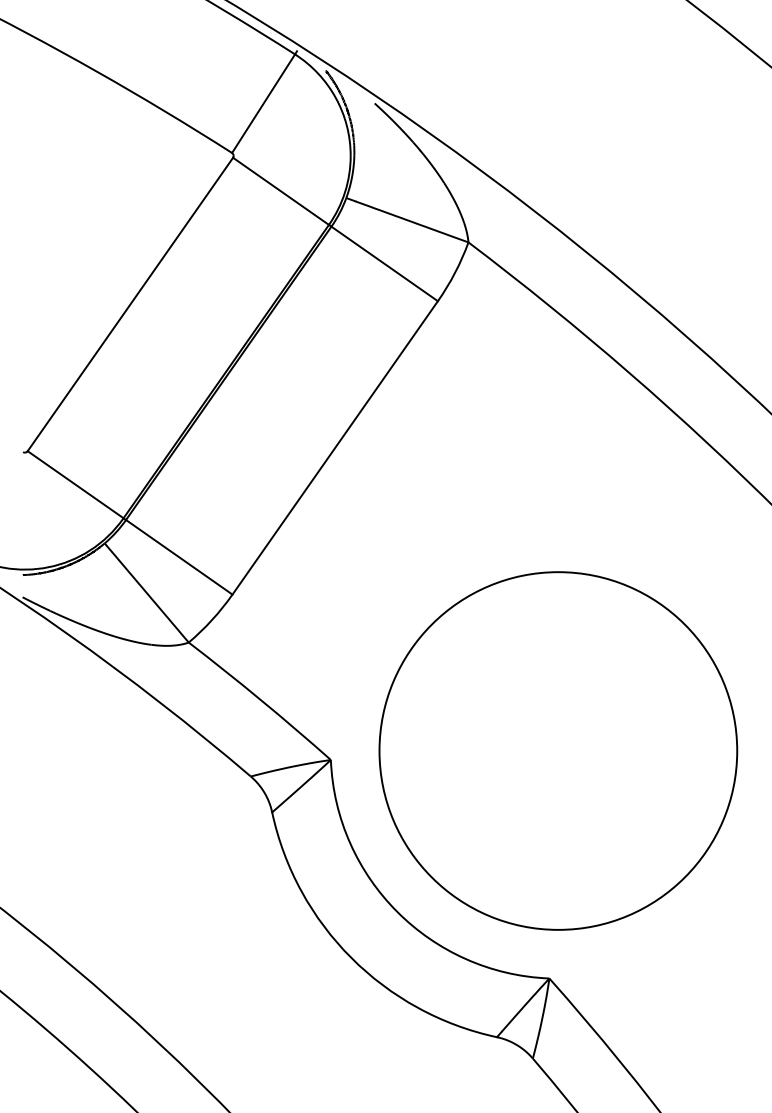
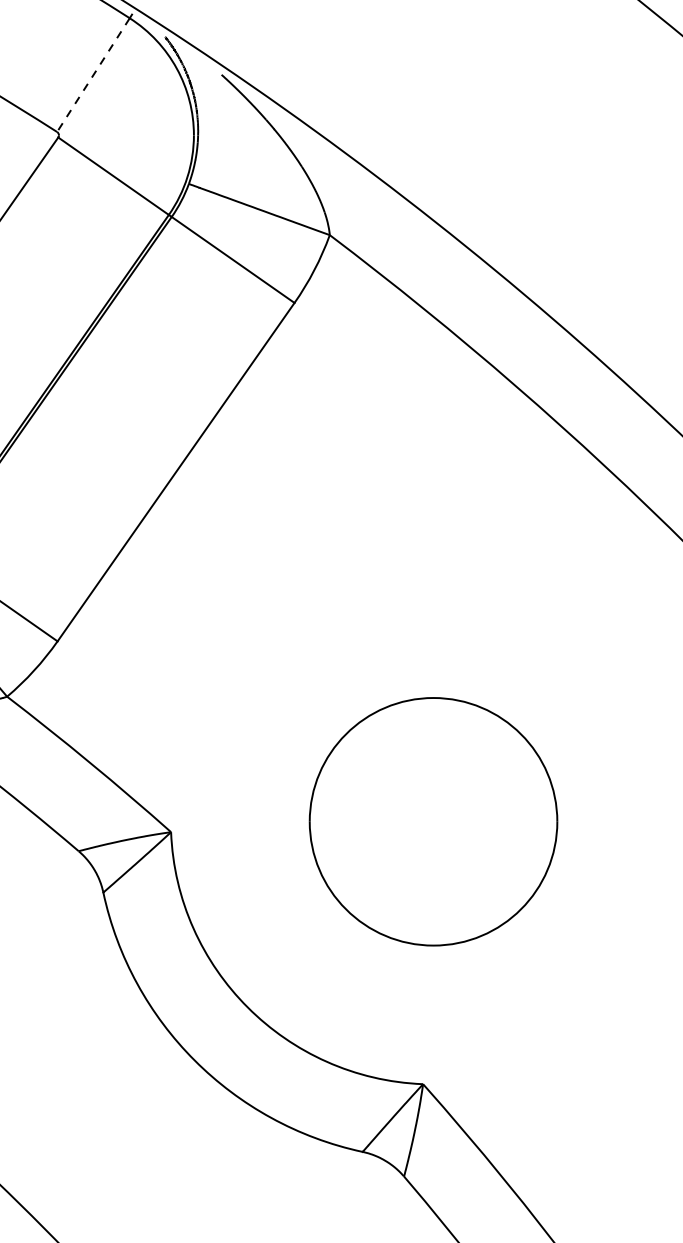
line: (263, 104) -> (93, 76), solid -> dashed
part: (558, 750) -> (433, 821), size x0.6

